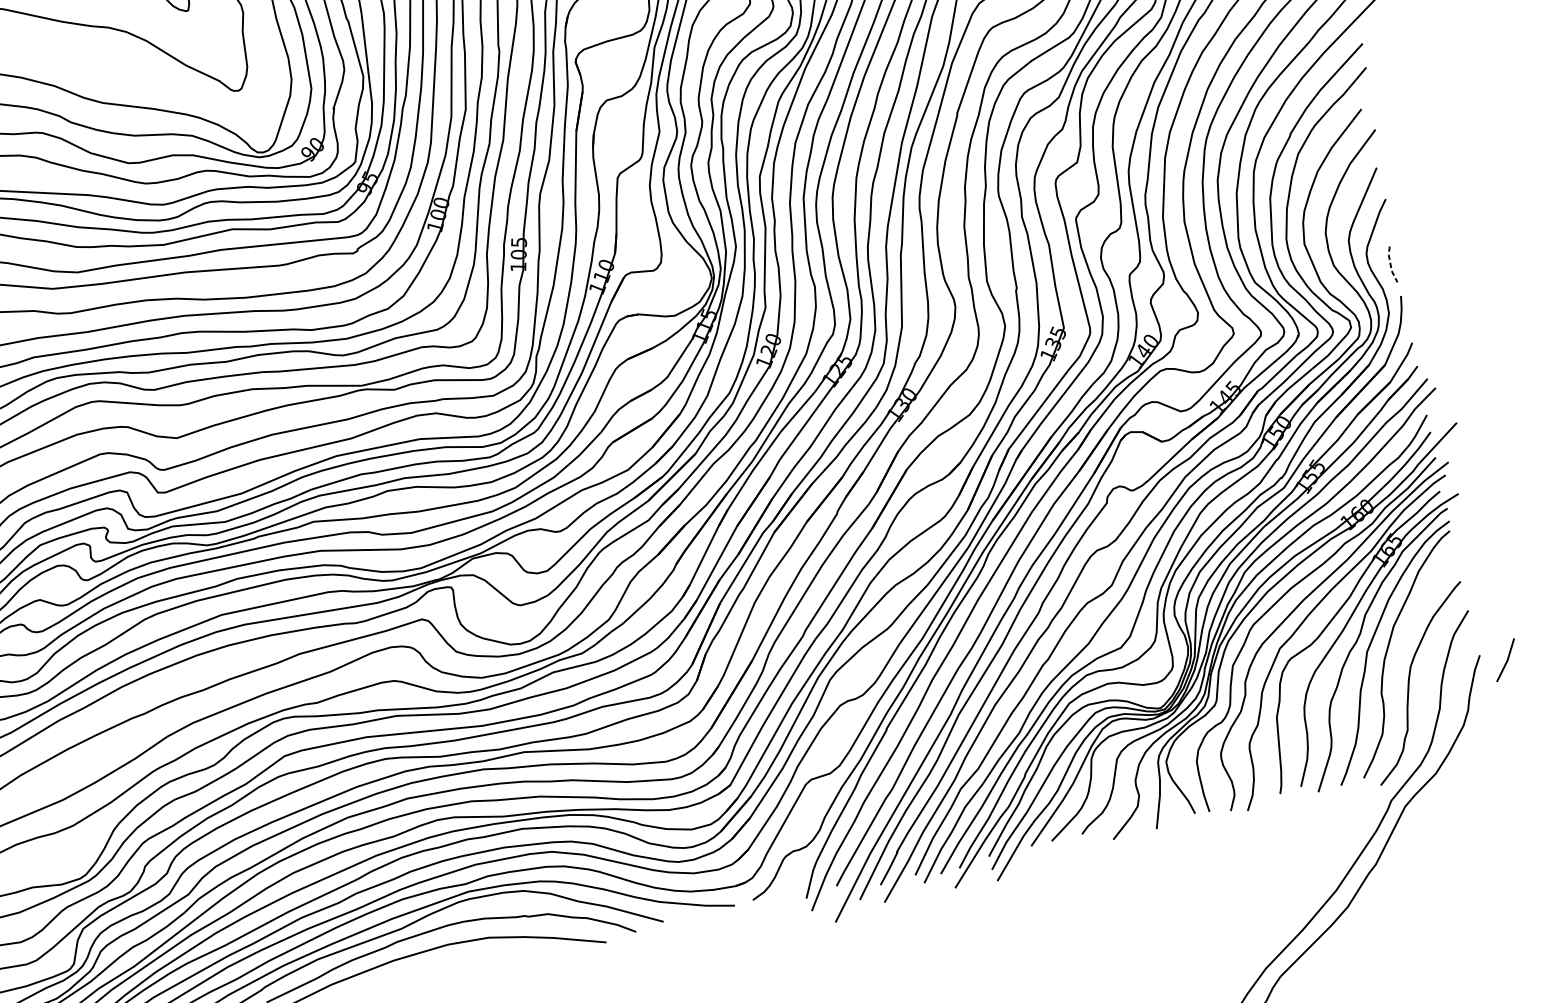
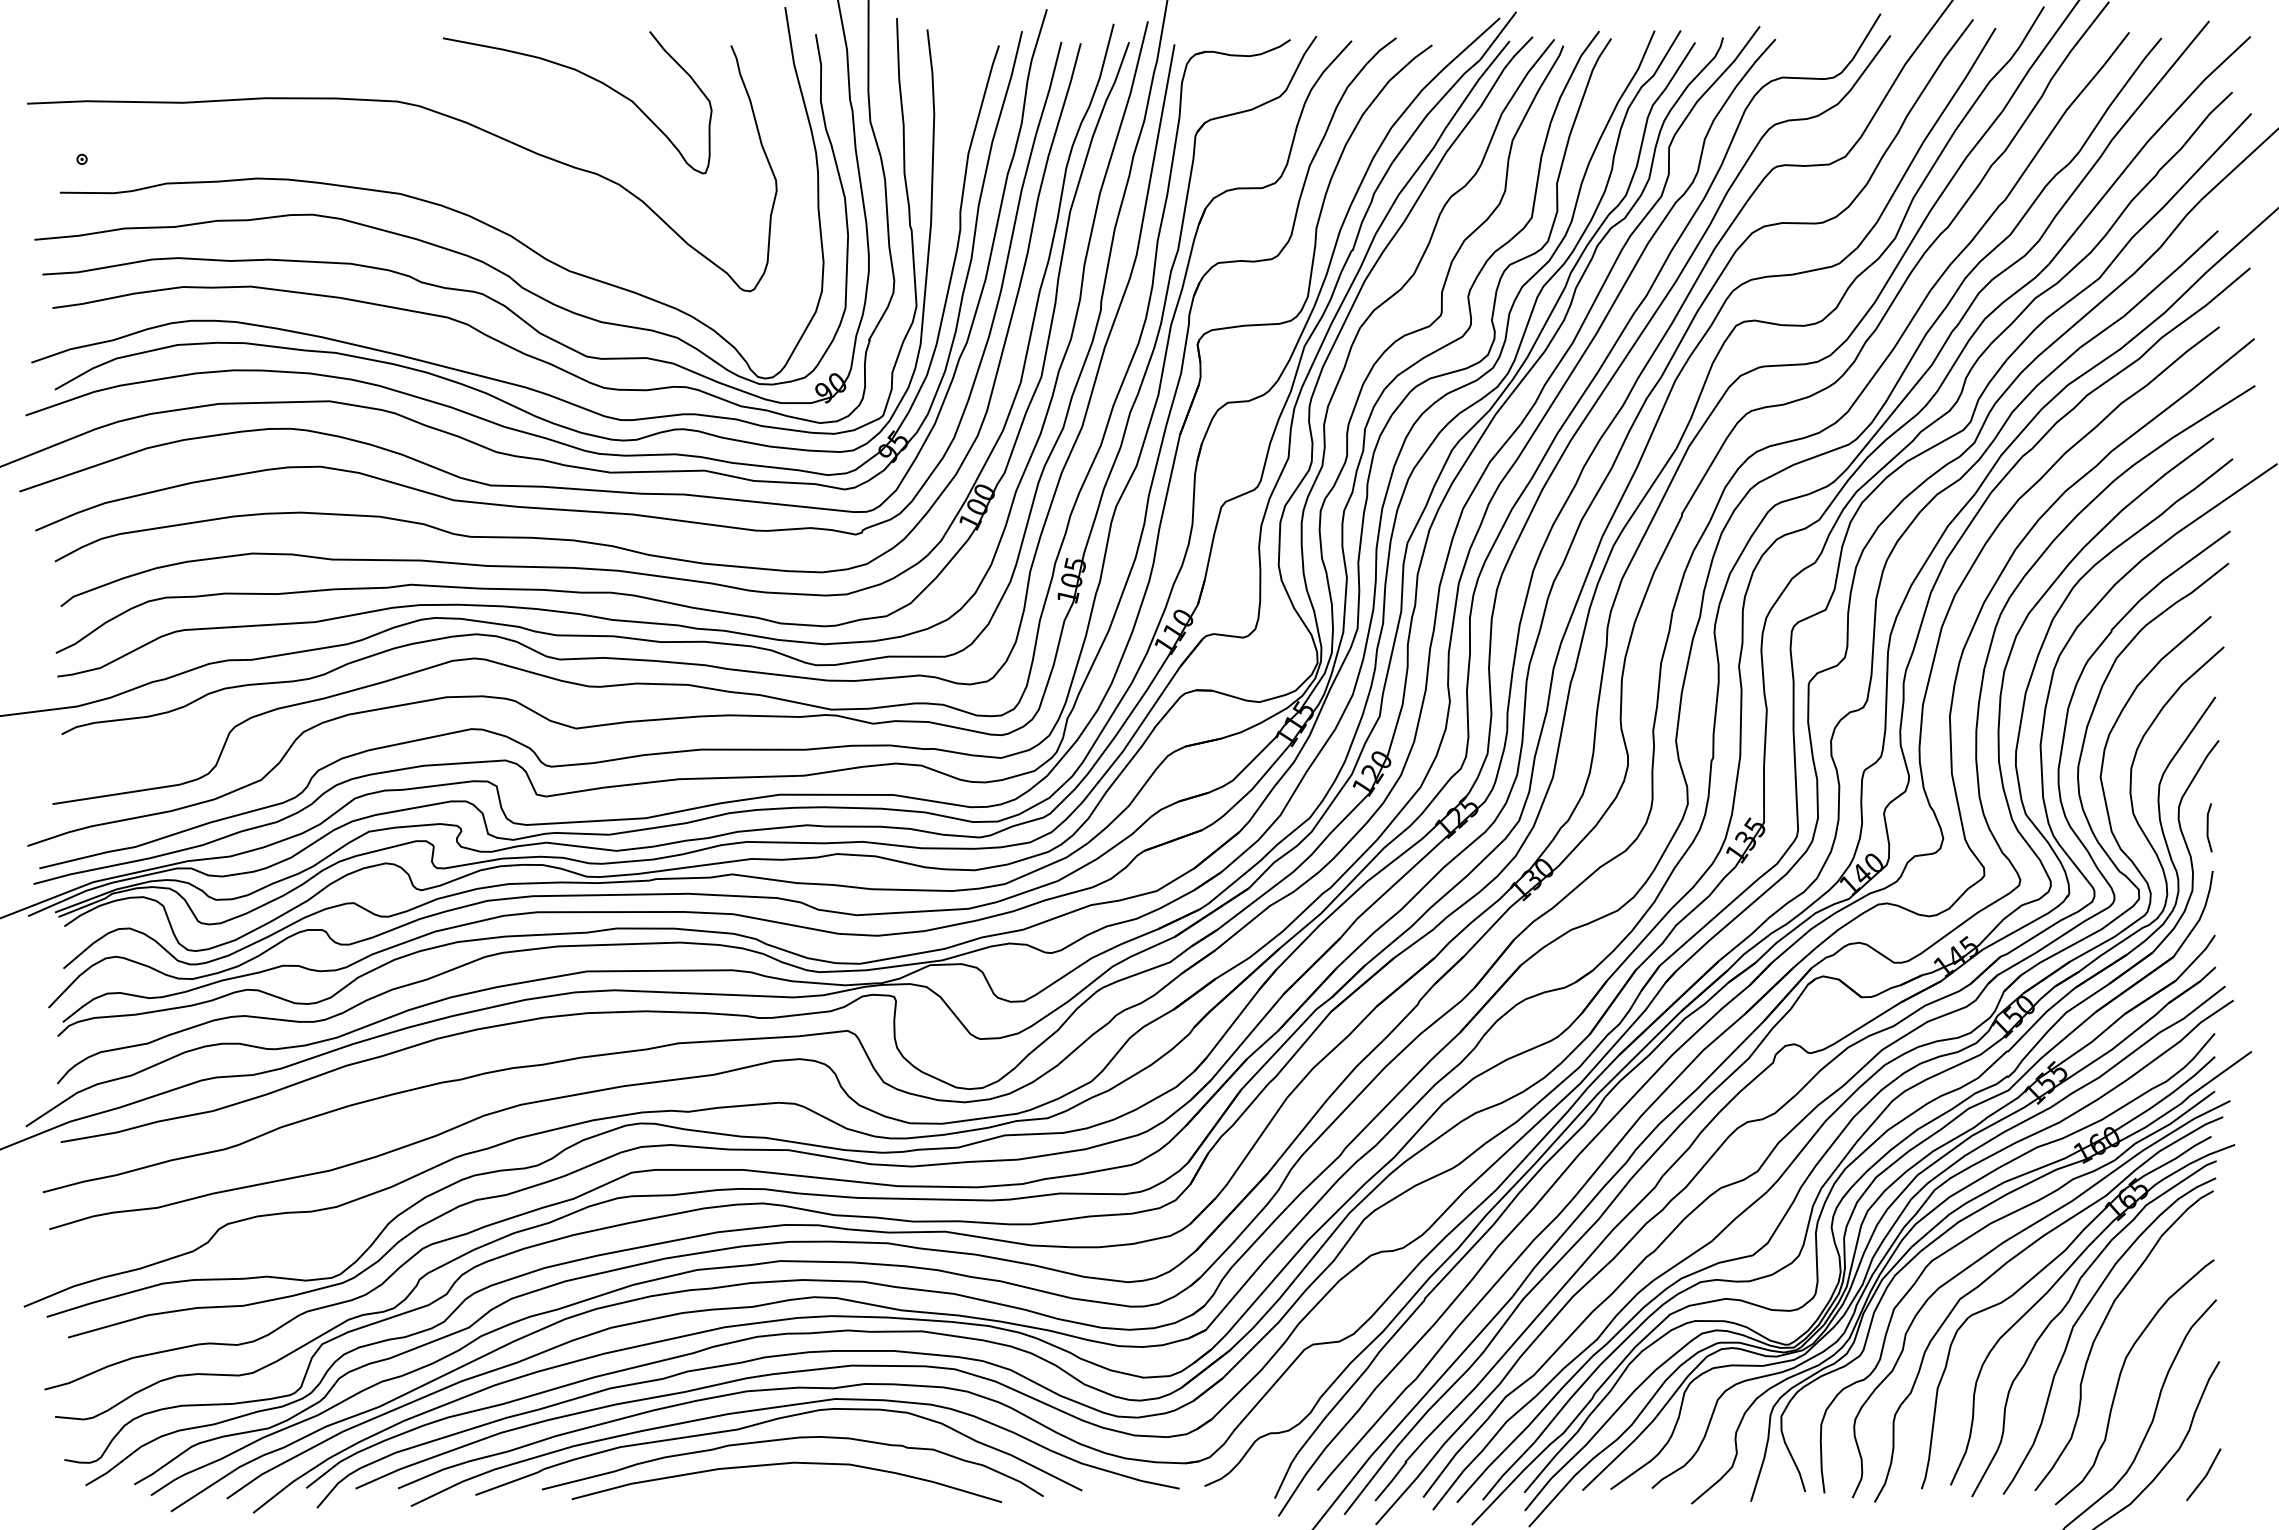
line: (1390, 265) -> (2207, 828), dashed -> solid
line: (1506, 659) -> (2205, 1474), moved

